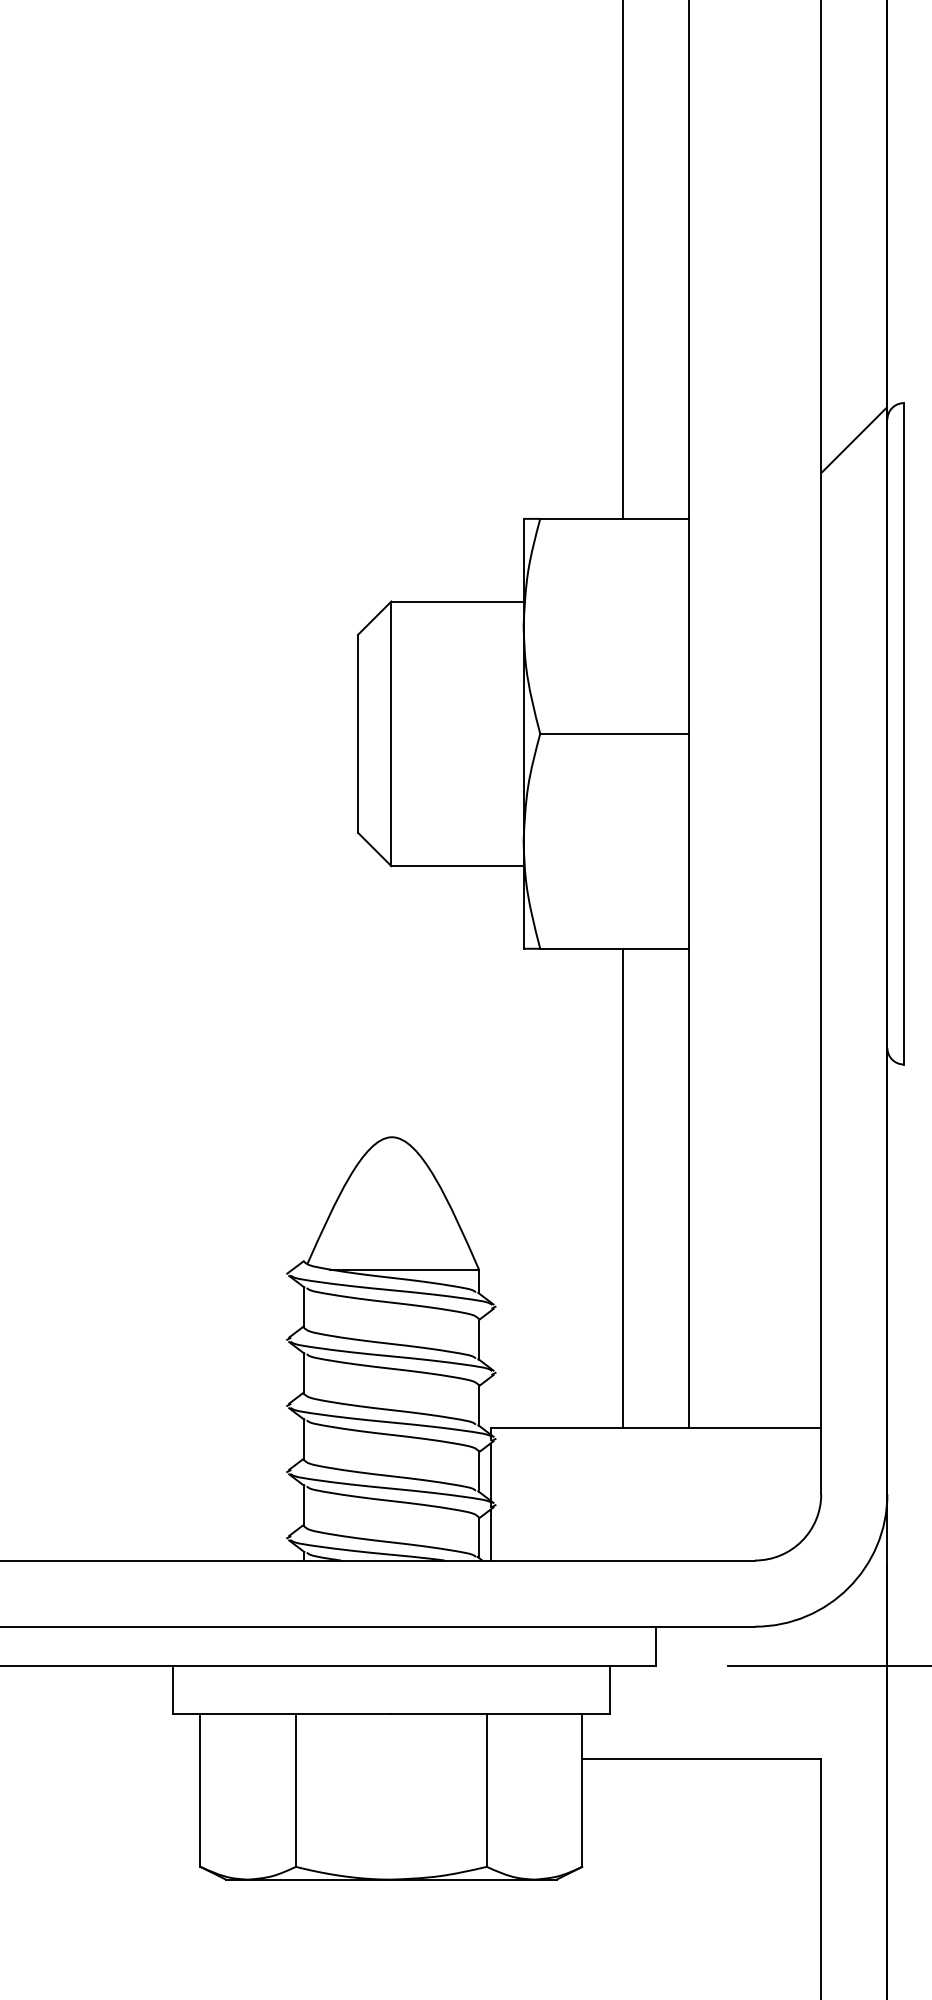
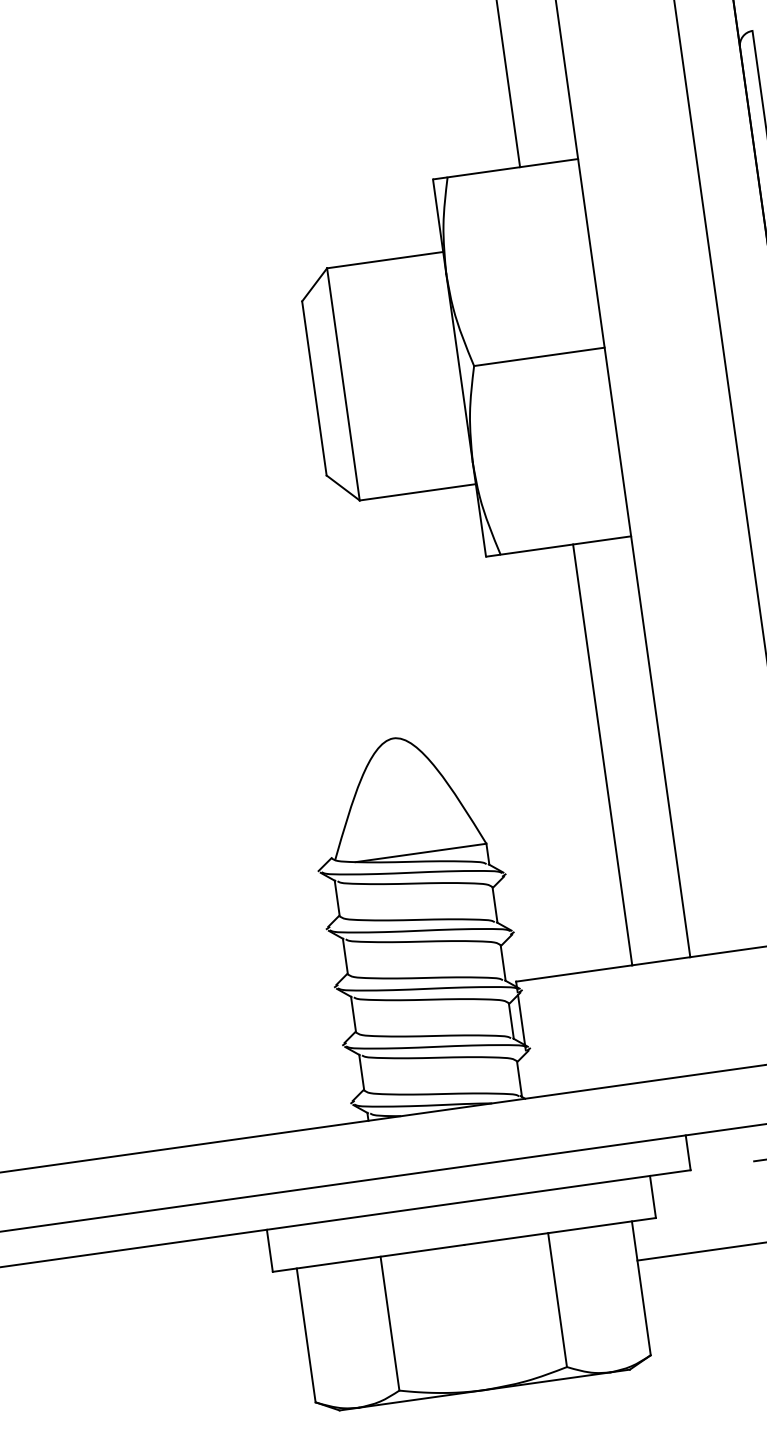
hatch: (854, 440) -> (713, 69), removed
line: (490, 1534) -> (529, 1074), removed

